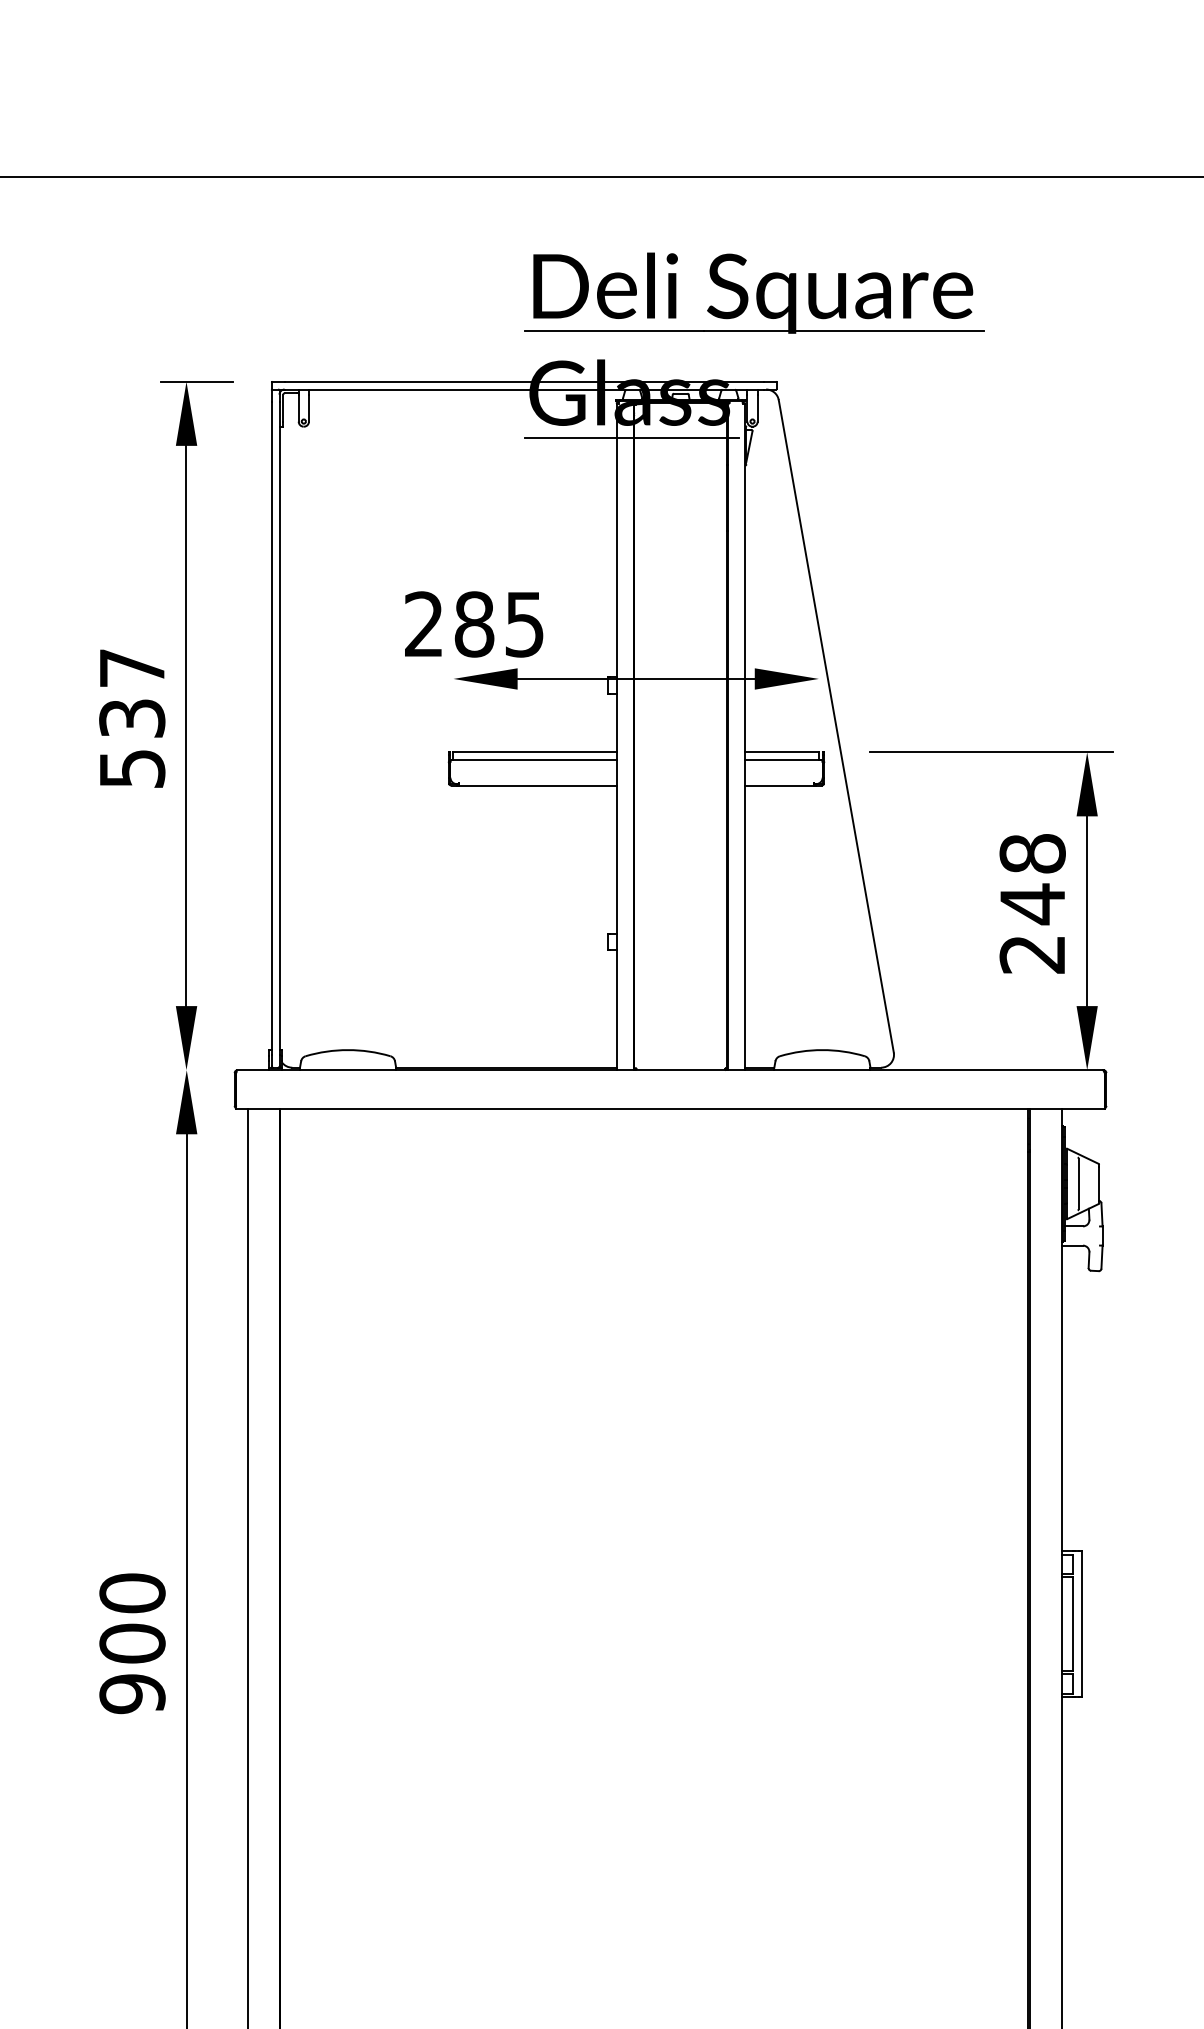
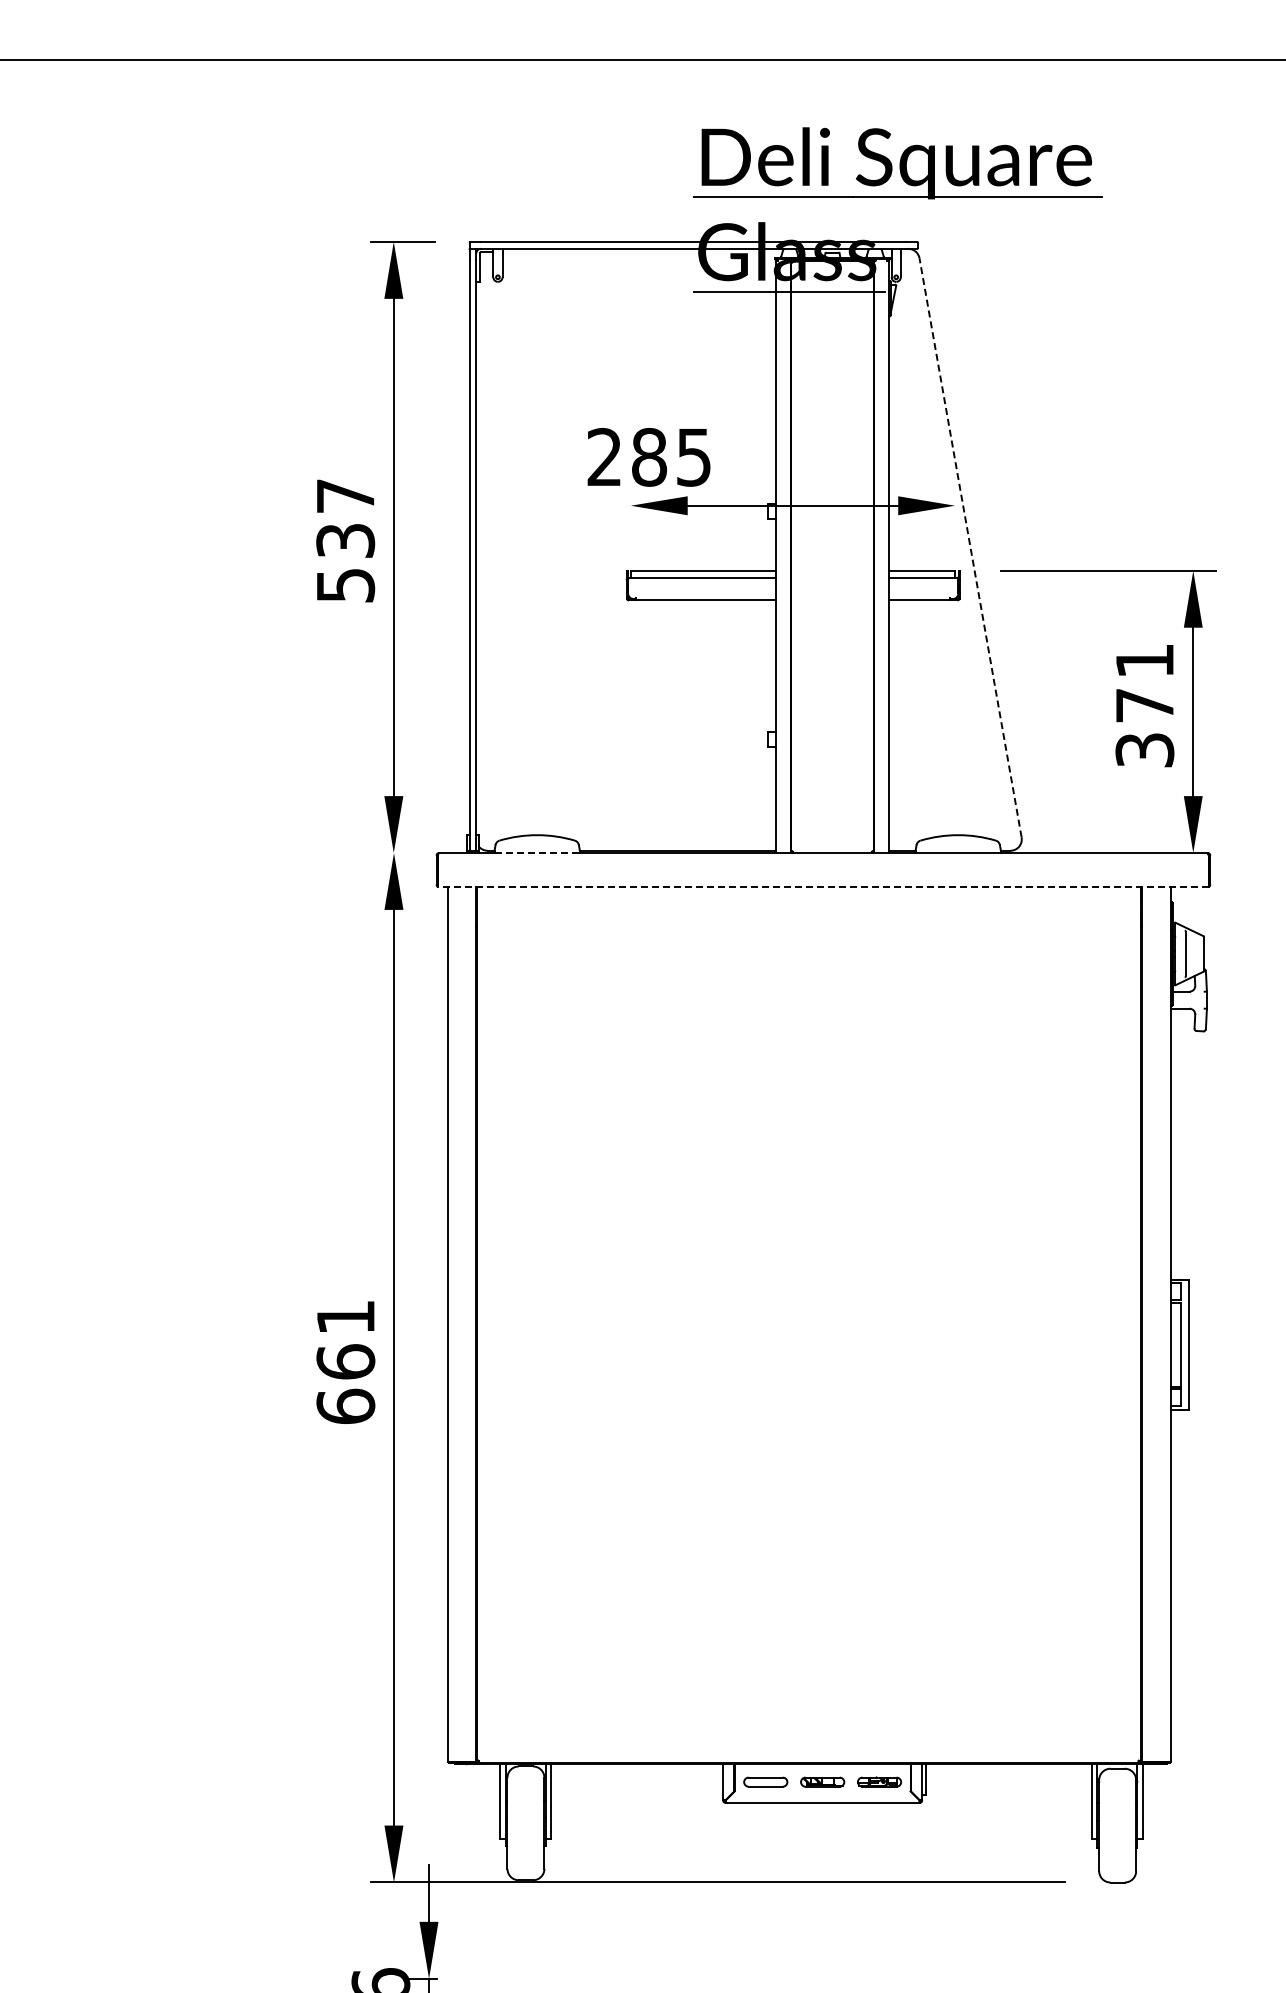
line: (836, 726) -> (970, 547), solid -> dashed
text: (1032, 904) -> (1144, 705), 248 -> 371
line: (348, 1070) -> (537, 853), solid -> dashed
line: (669, 1109) -> (822, 887), solid -> dashed
text: (132, 1643) -> (345, 1361), 900 -> 661

